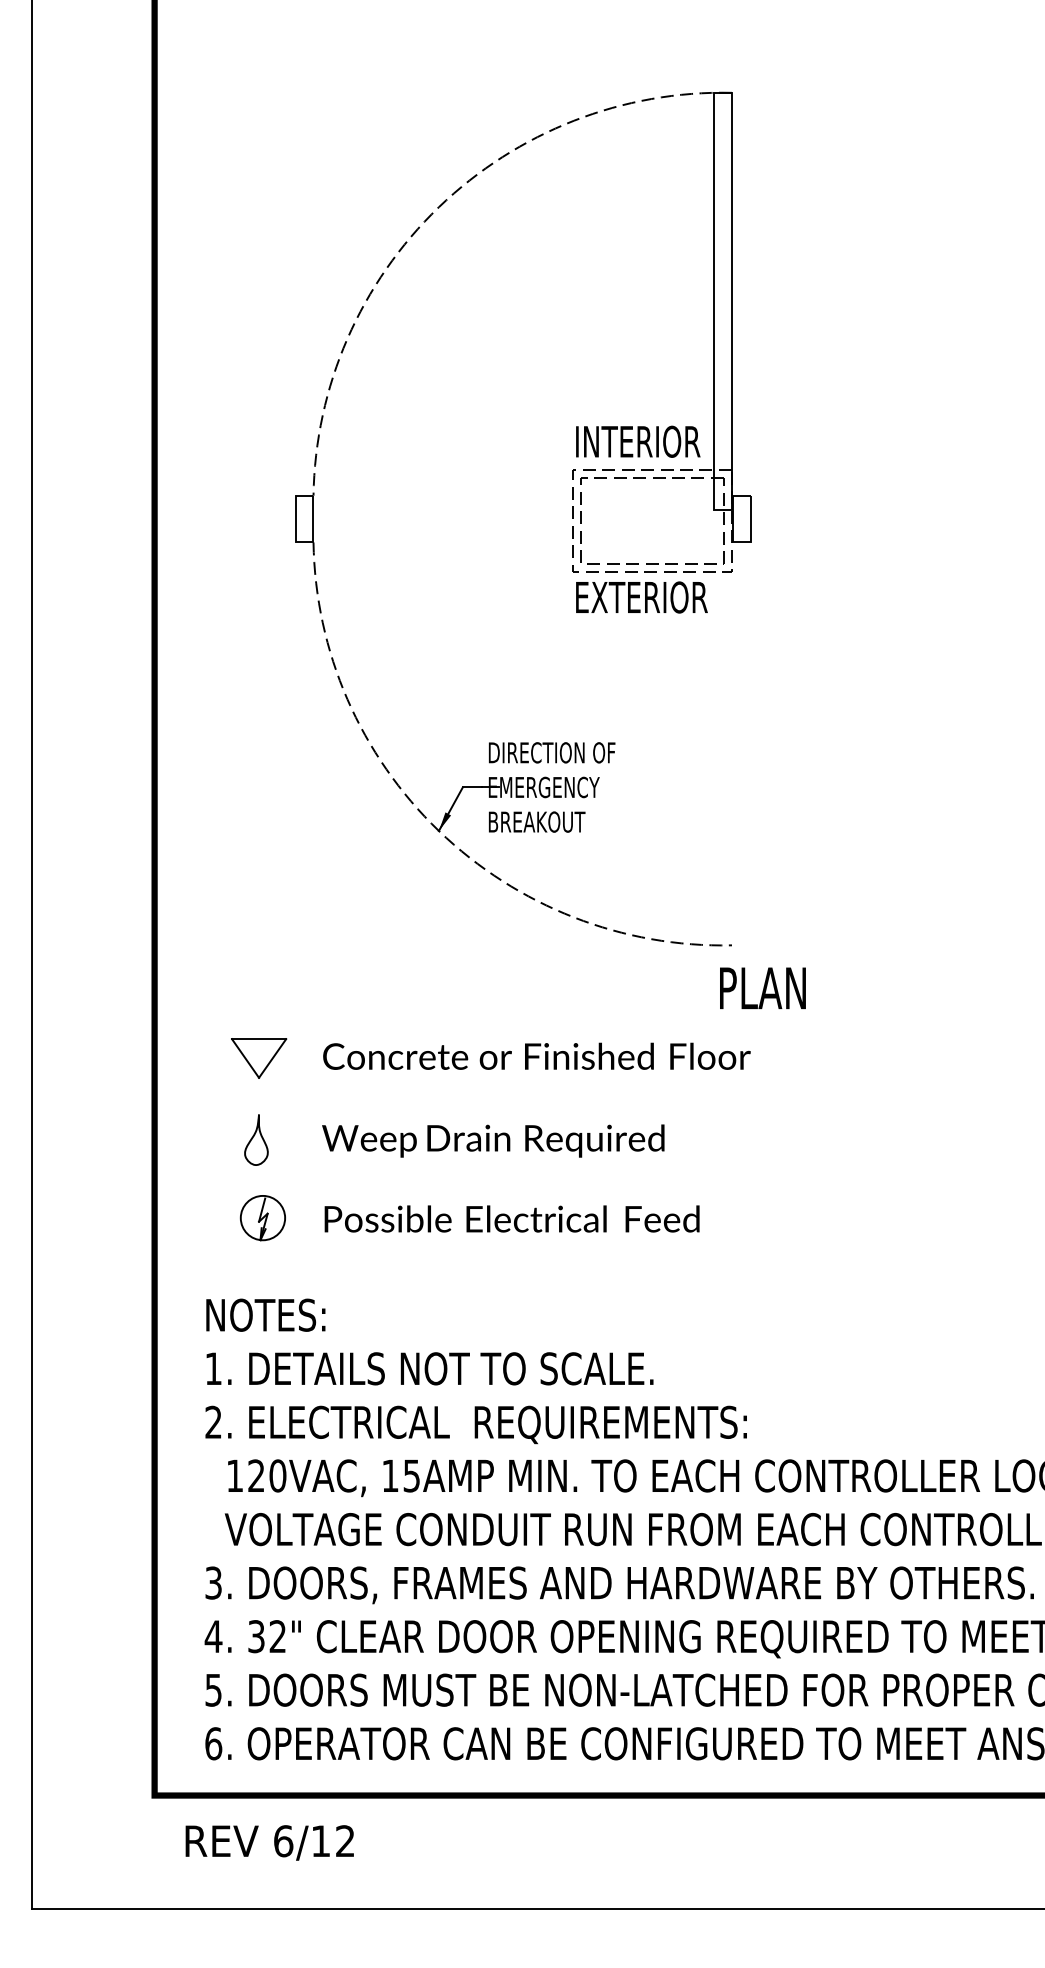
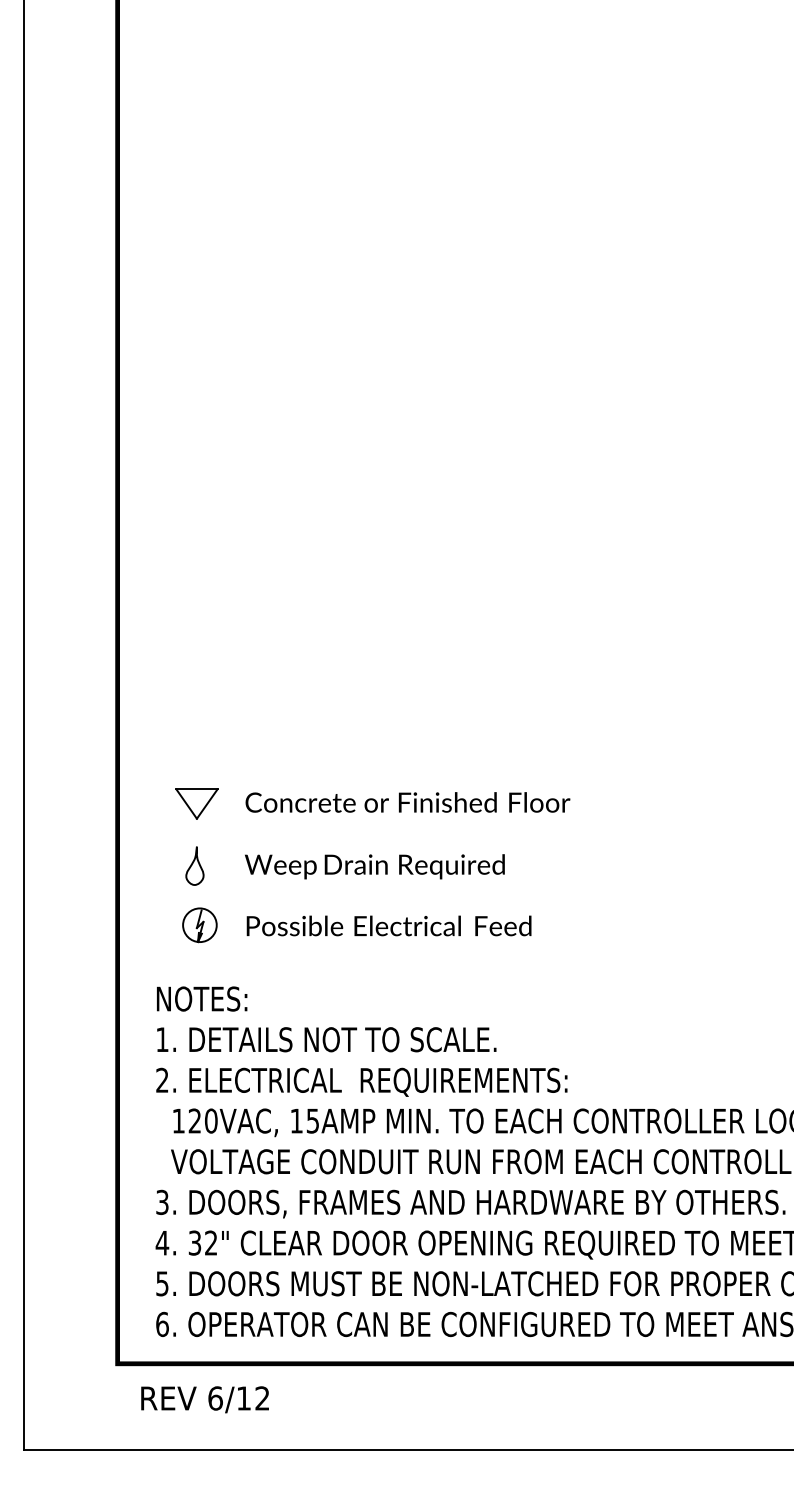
part: (572, 549) -> (434, 417), removed

